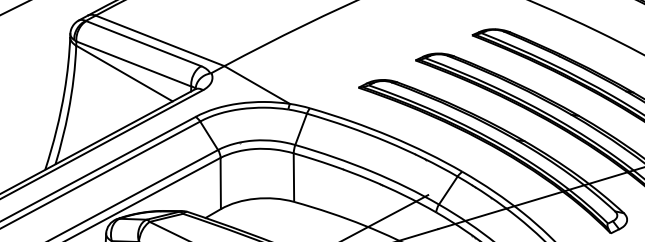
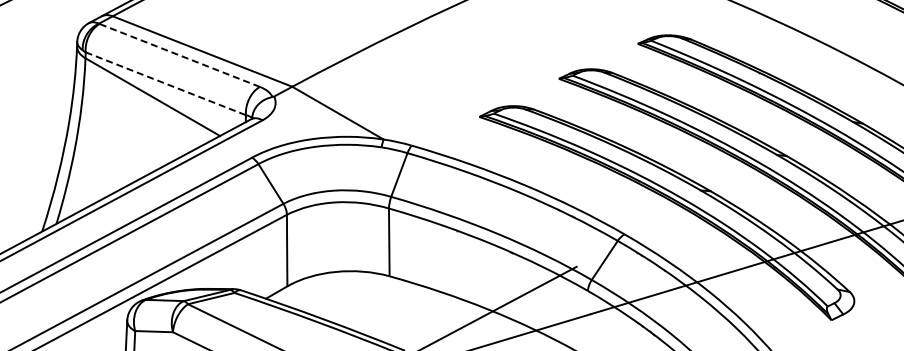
line: (143, 43) -> (179, 55), solid -> dashed
line: (134, 63) -> (166, 83), solid -> dashed

